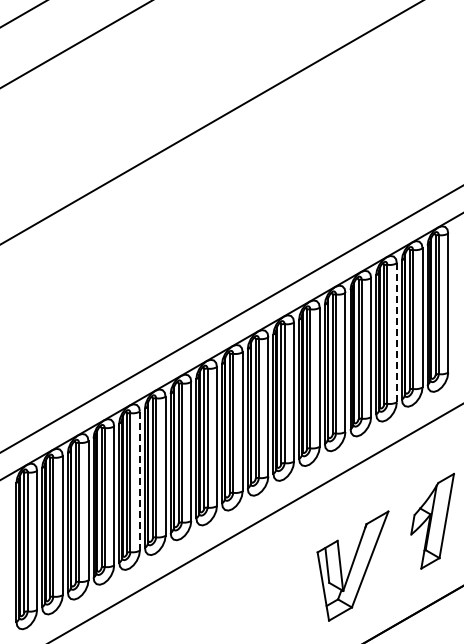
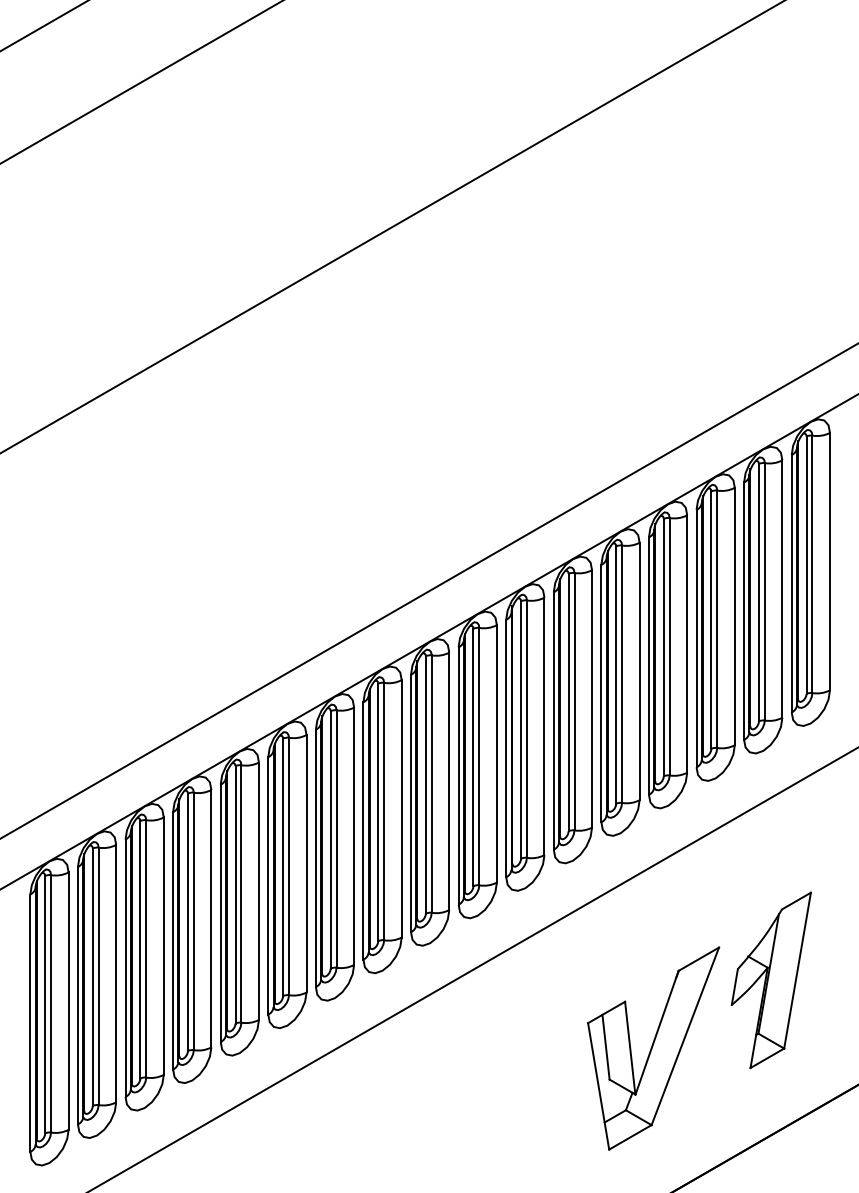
line: (396, 332) -> (734, 615), dashed -> solid
line: (139, 481) -> (258, 891), dashed -> solid
part: (432, 521) -> (771, 980), moved

